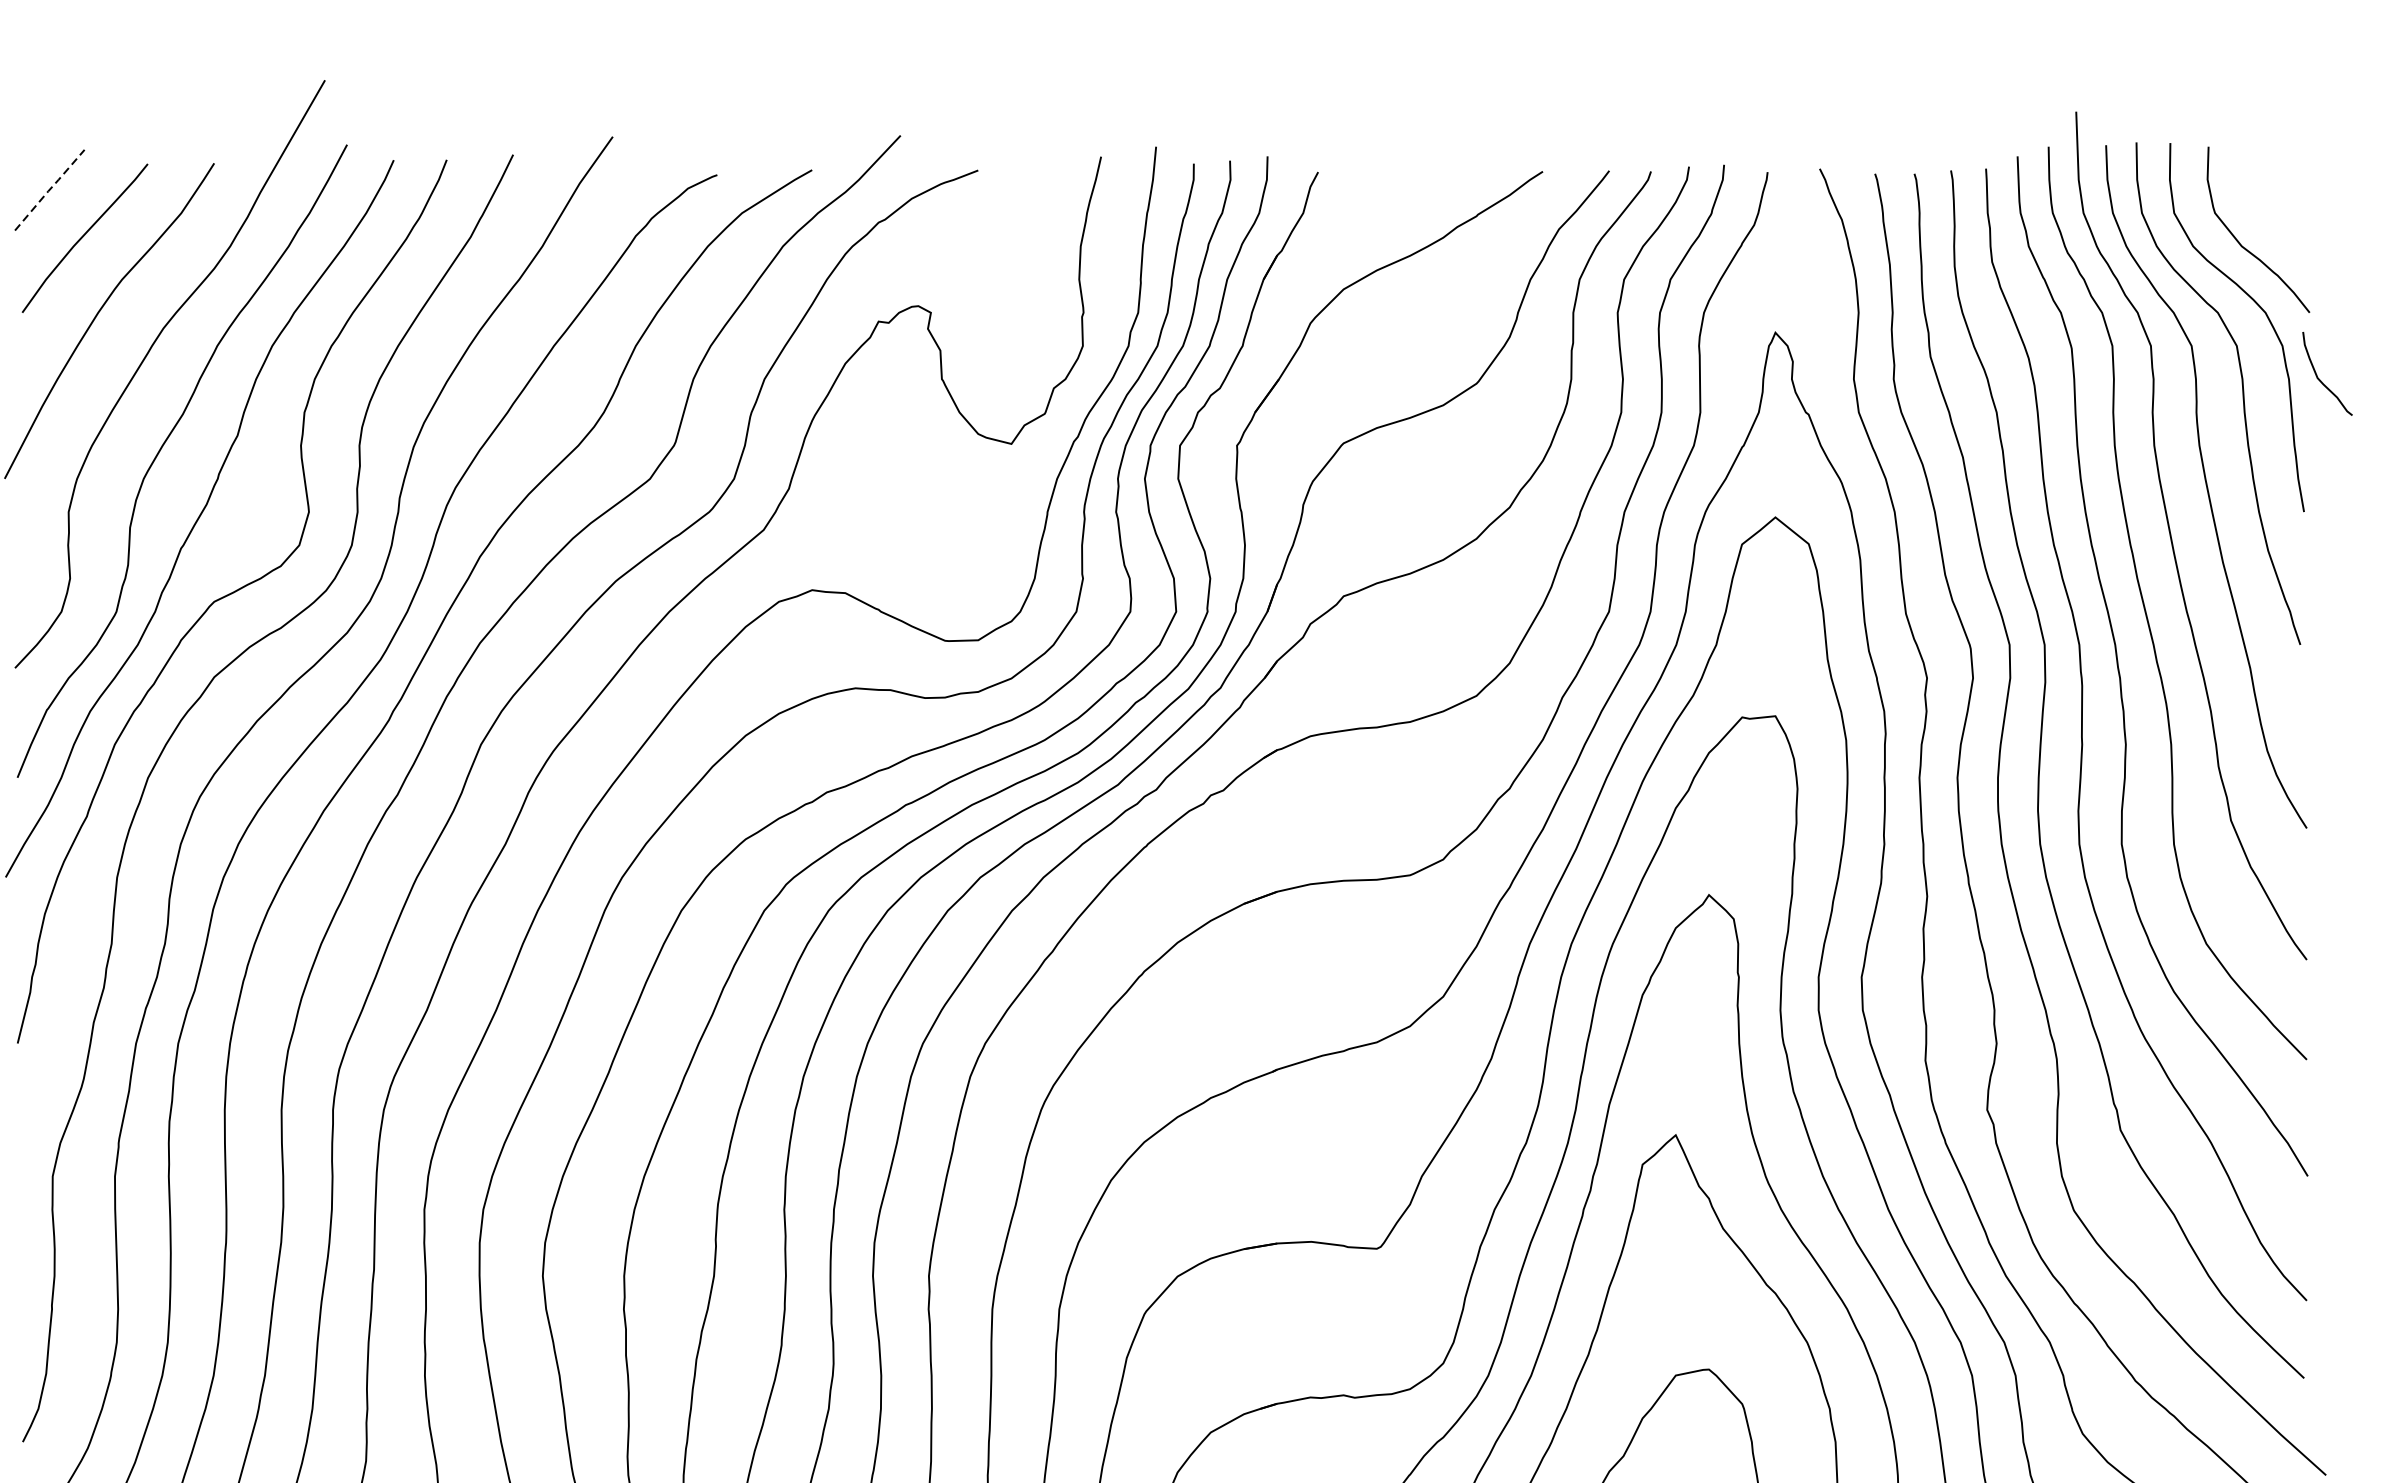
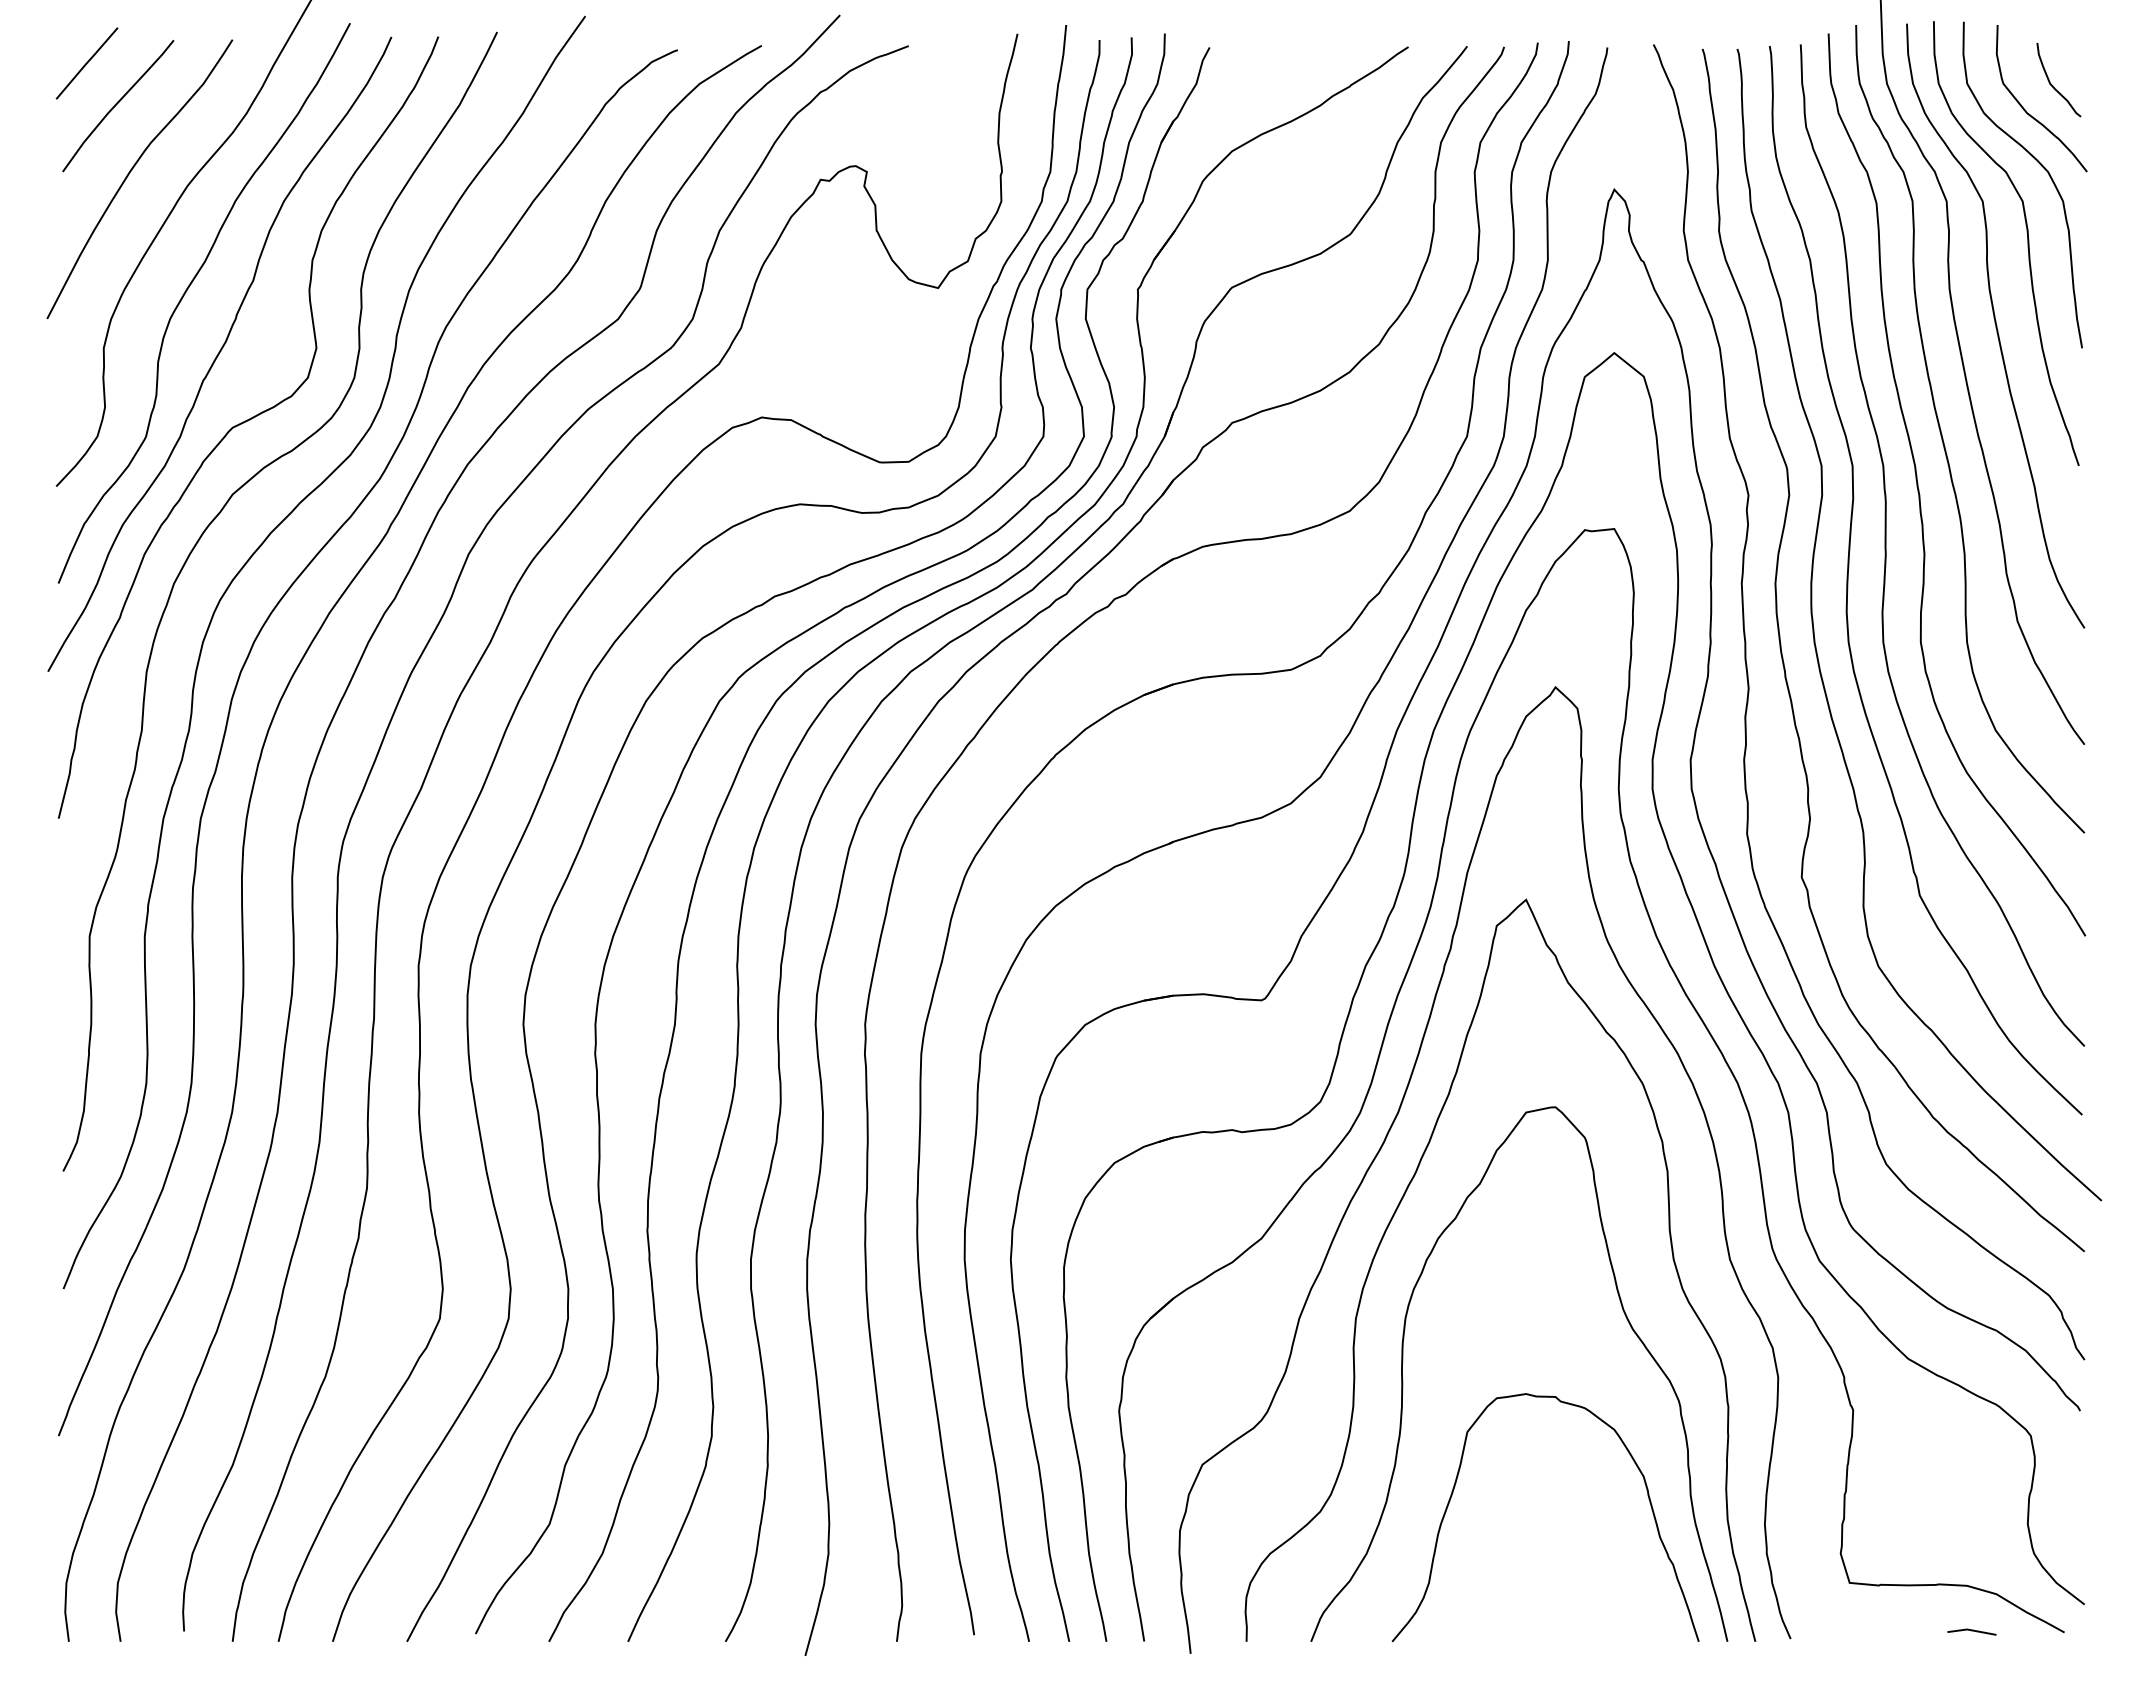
line: (50, 190) -> (87, 63), dashed -> solid
curve: (2321, 380) -> (2053, 85), moved

